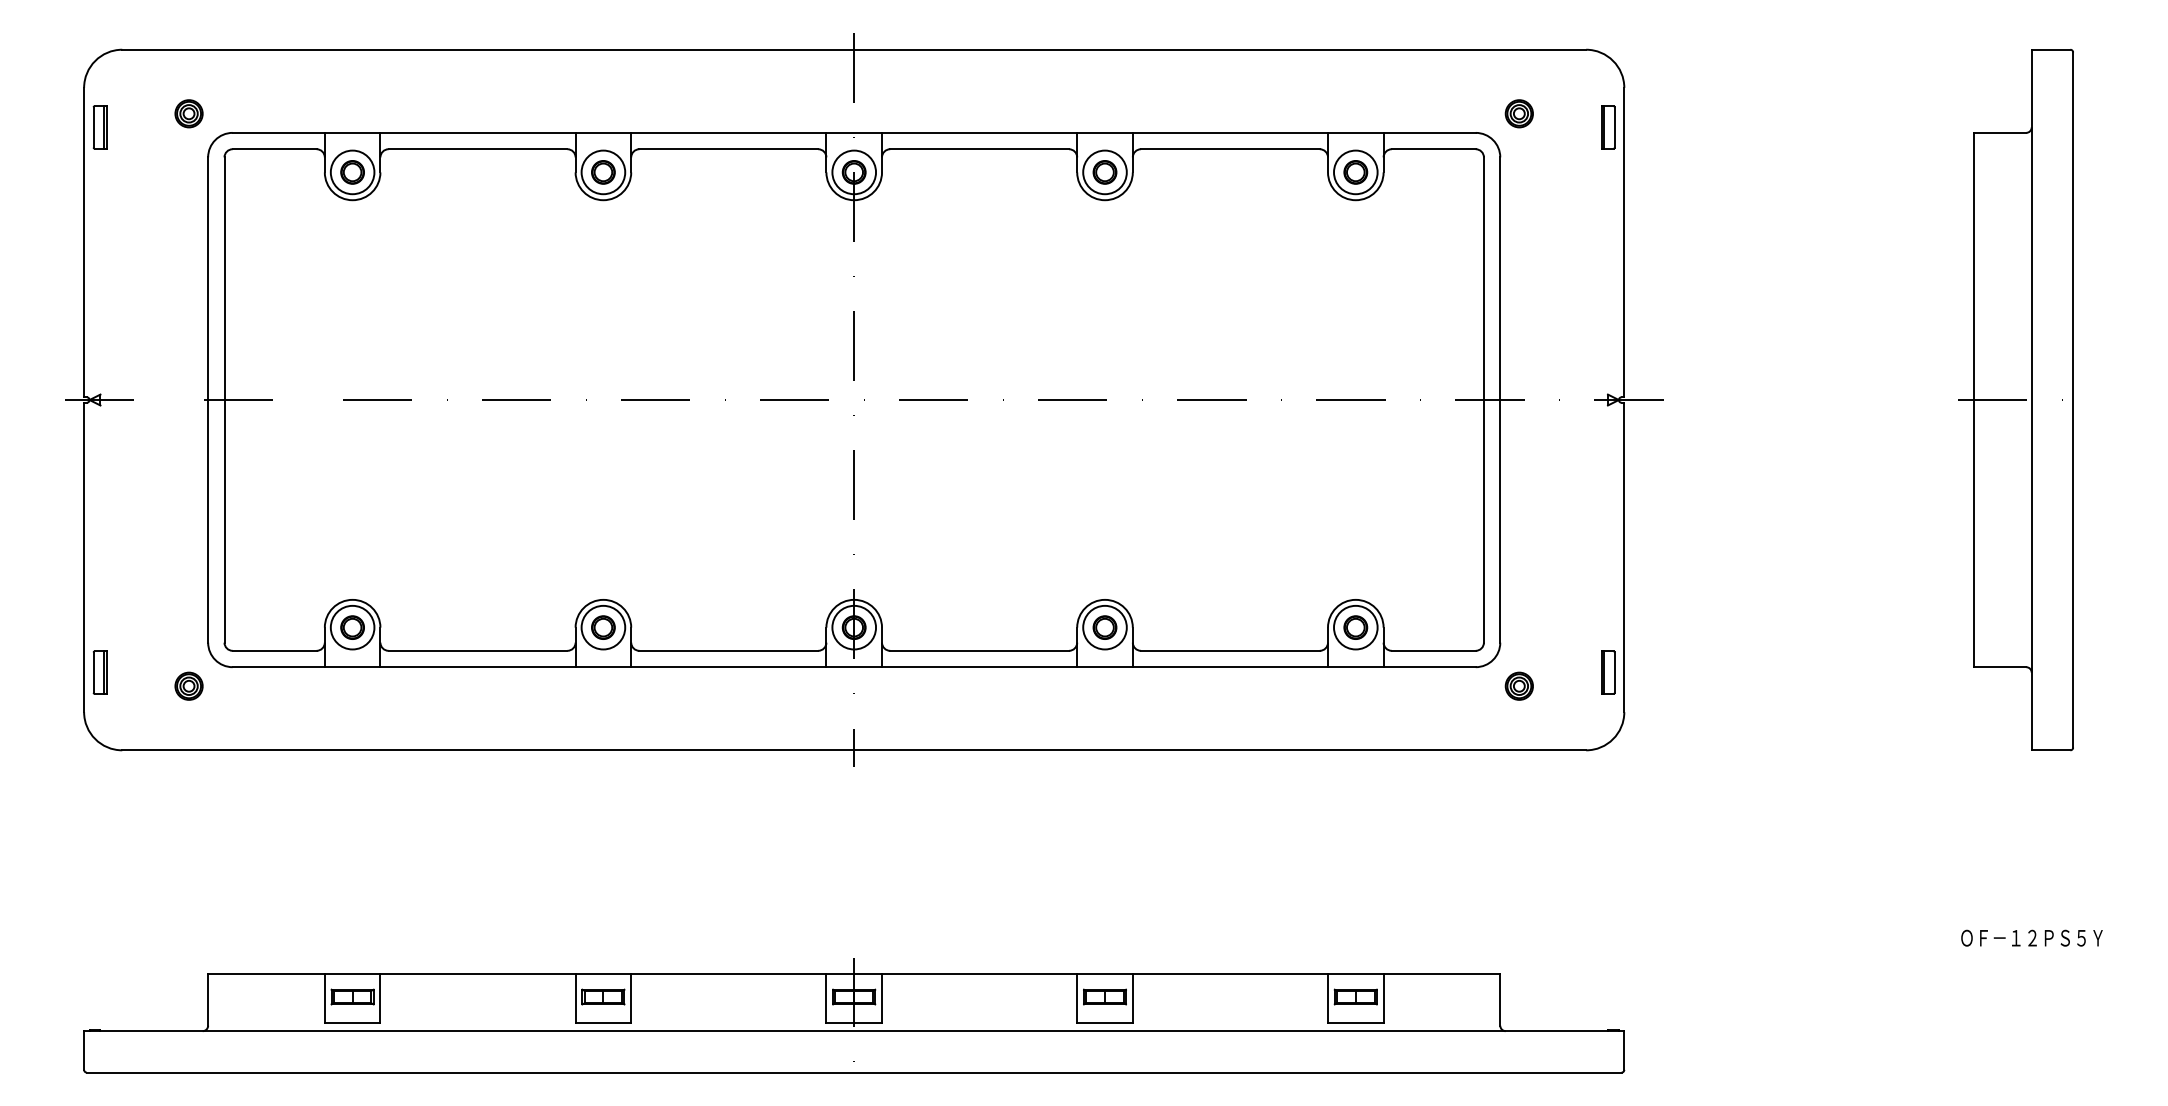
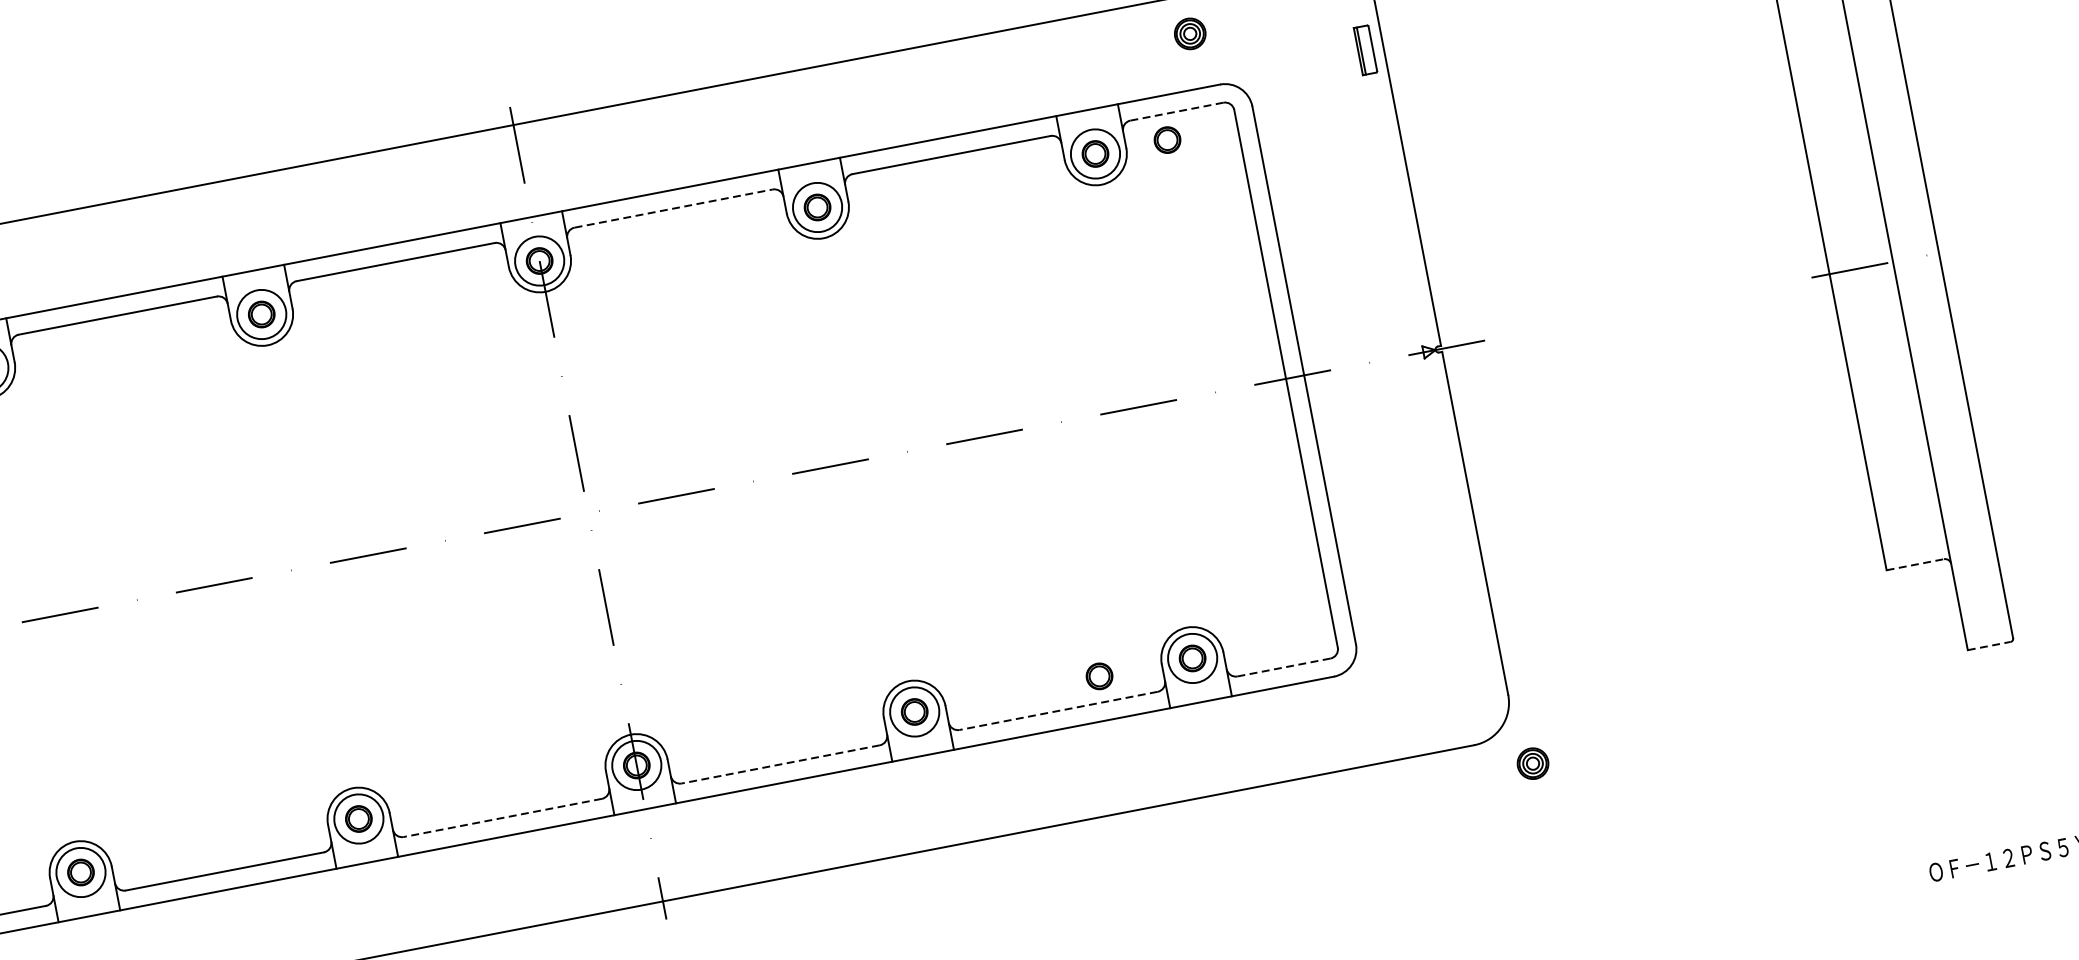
part: (1518, 113) -> (1189, 33), moved
line: (980, 149) -> (674, 208), solid -> dashed
line: (1433, 149) -> (1176, 112), solid -> dashed
part: (1420, 172) -> (1167, 140), added
part: (1271, 627) -> (1099, 676), added
line: (728, 650) -> (502, 817), solid -> dashed
line: (979, 650) -> (780, 764), solid -> dashed
line: (1229, 650) -> (1057, 710), solid -> dashed
line: (1433, 650) -> (1283, 667), solid -> dashed
line: (2000, 667) -> (1915, 565), solid -> dashed
part: (1608, 672) -> (1482, 654), removed
part: (1518, 685) -> (1531, 763), moved
line: (2051, 750) -> (1989, 646), solid -> dashed

